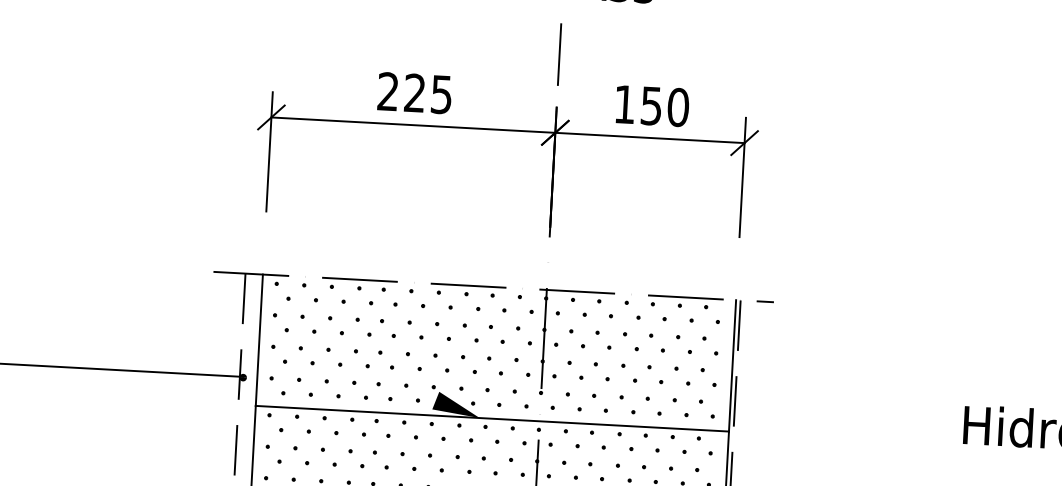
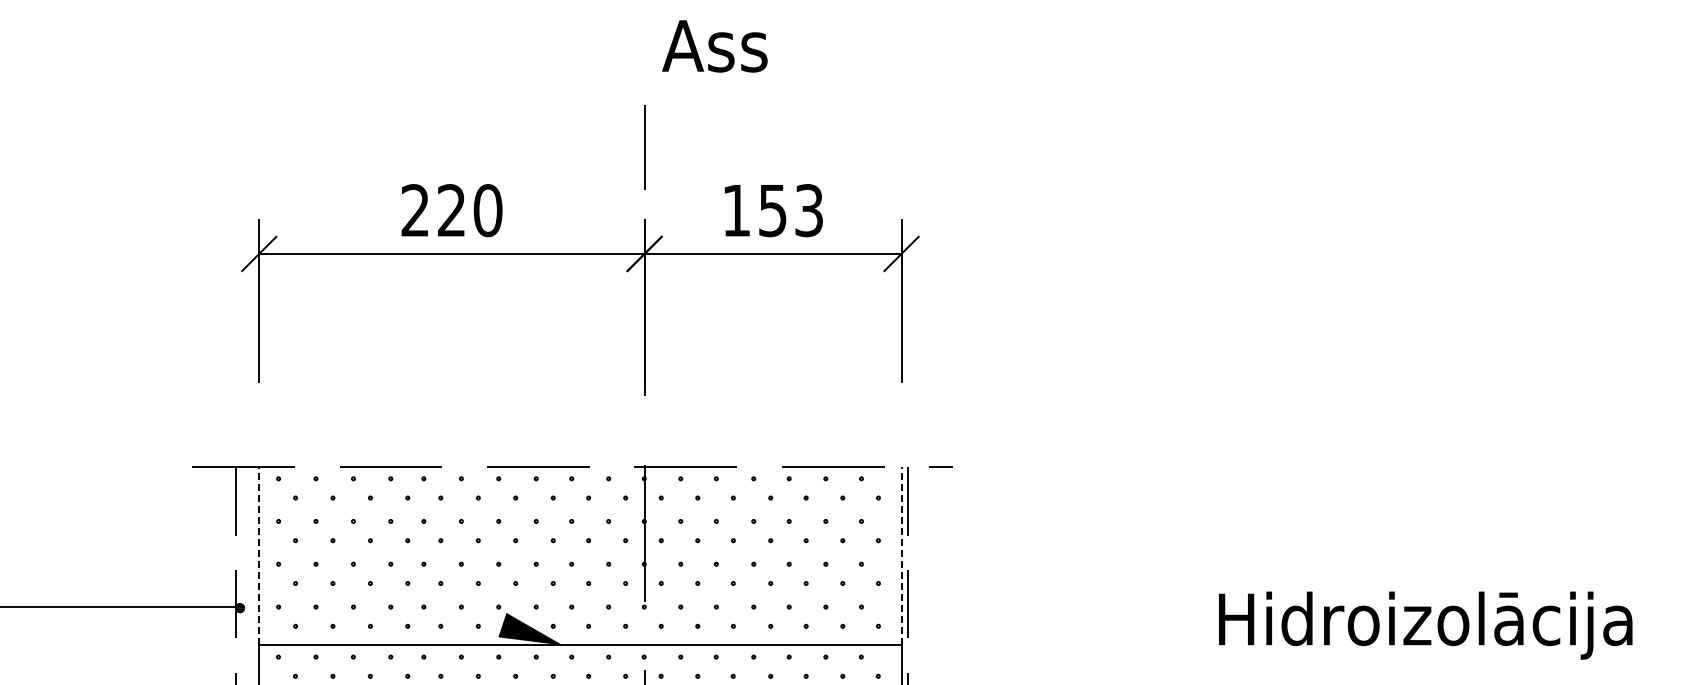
text: (441, 94) -> (487, 210), 225 -> 220
text: (678, 107) -> (809, 210), 150 -> 153
line: (259, 339) -> (259, 555), solid -> dashed
line: (732, 365) -> (901, 555), solid -> dashed

